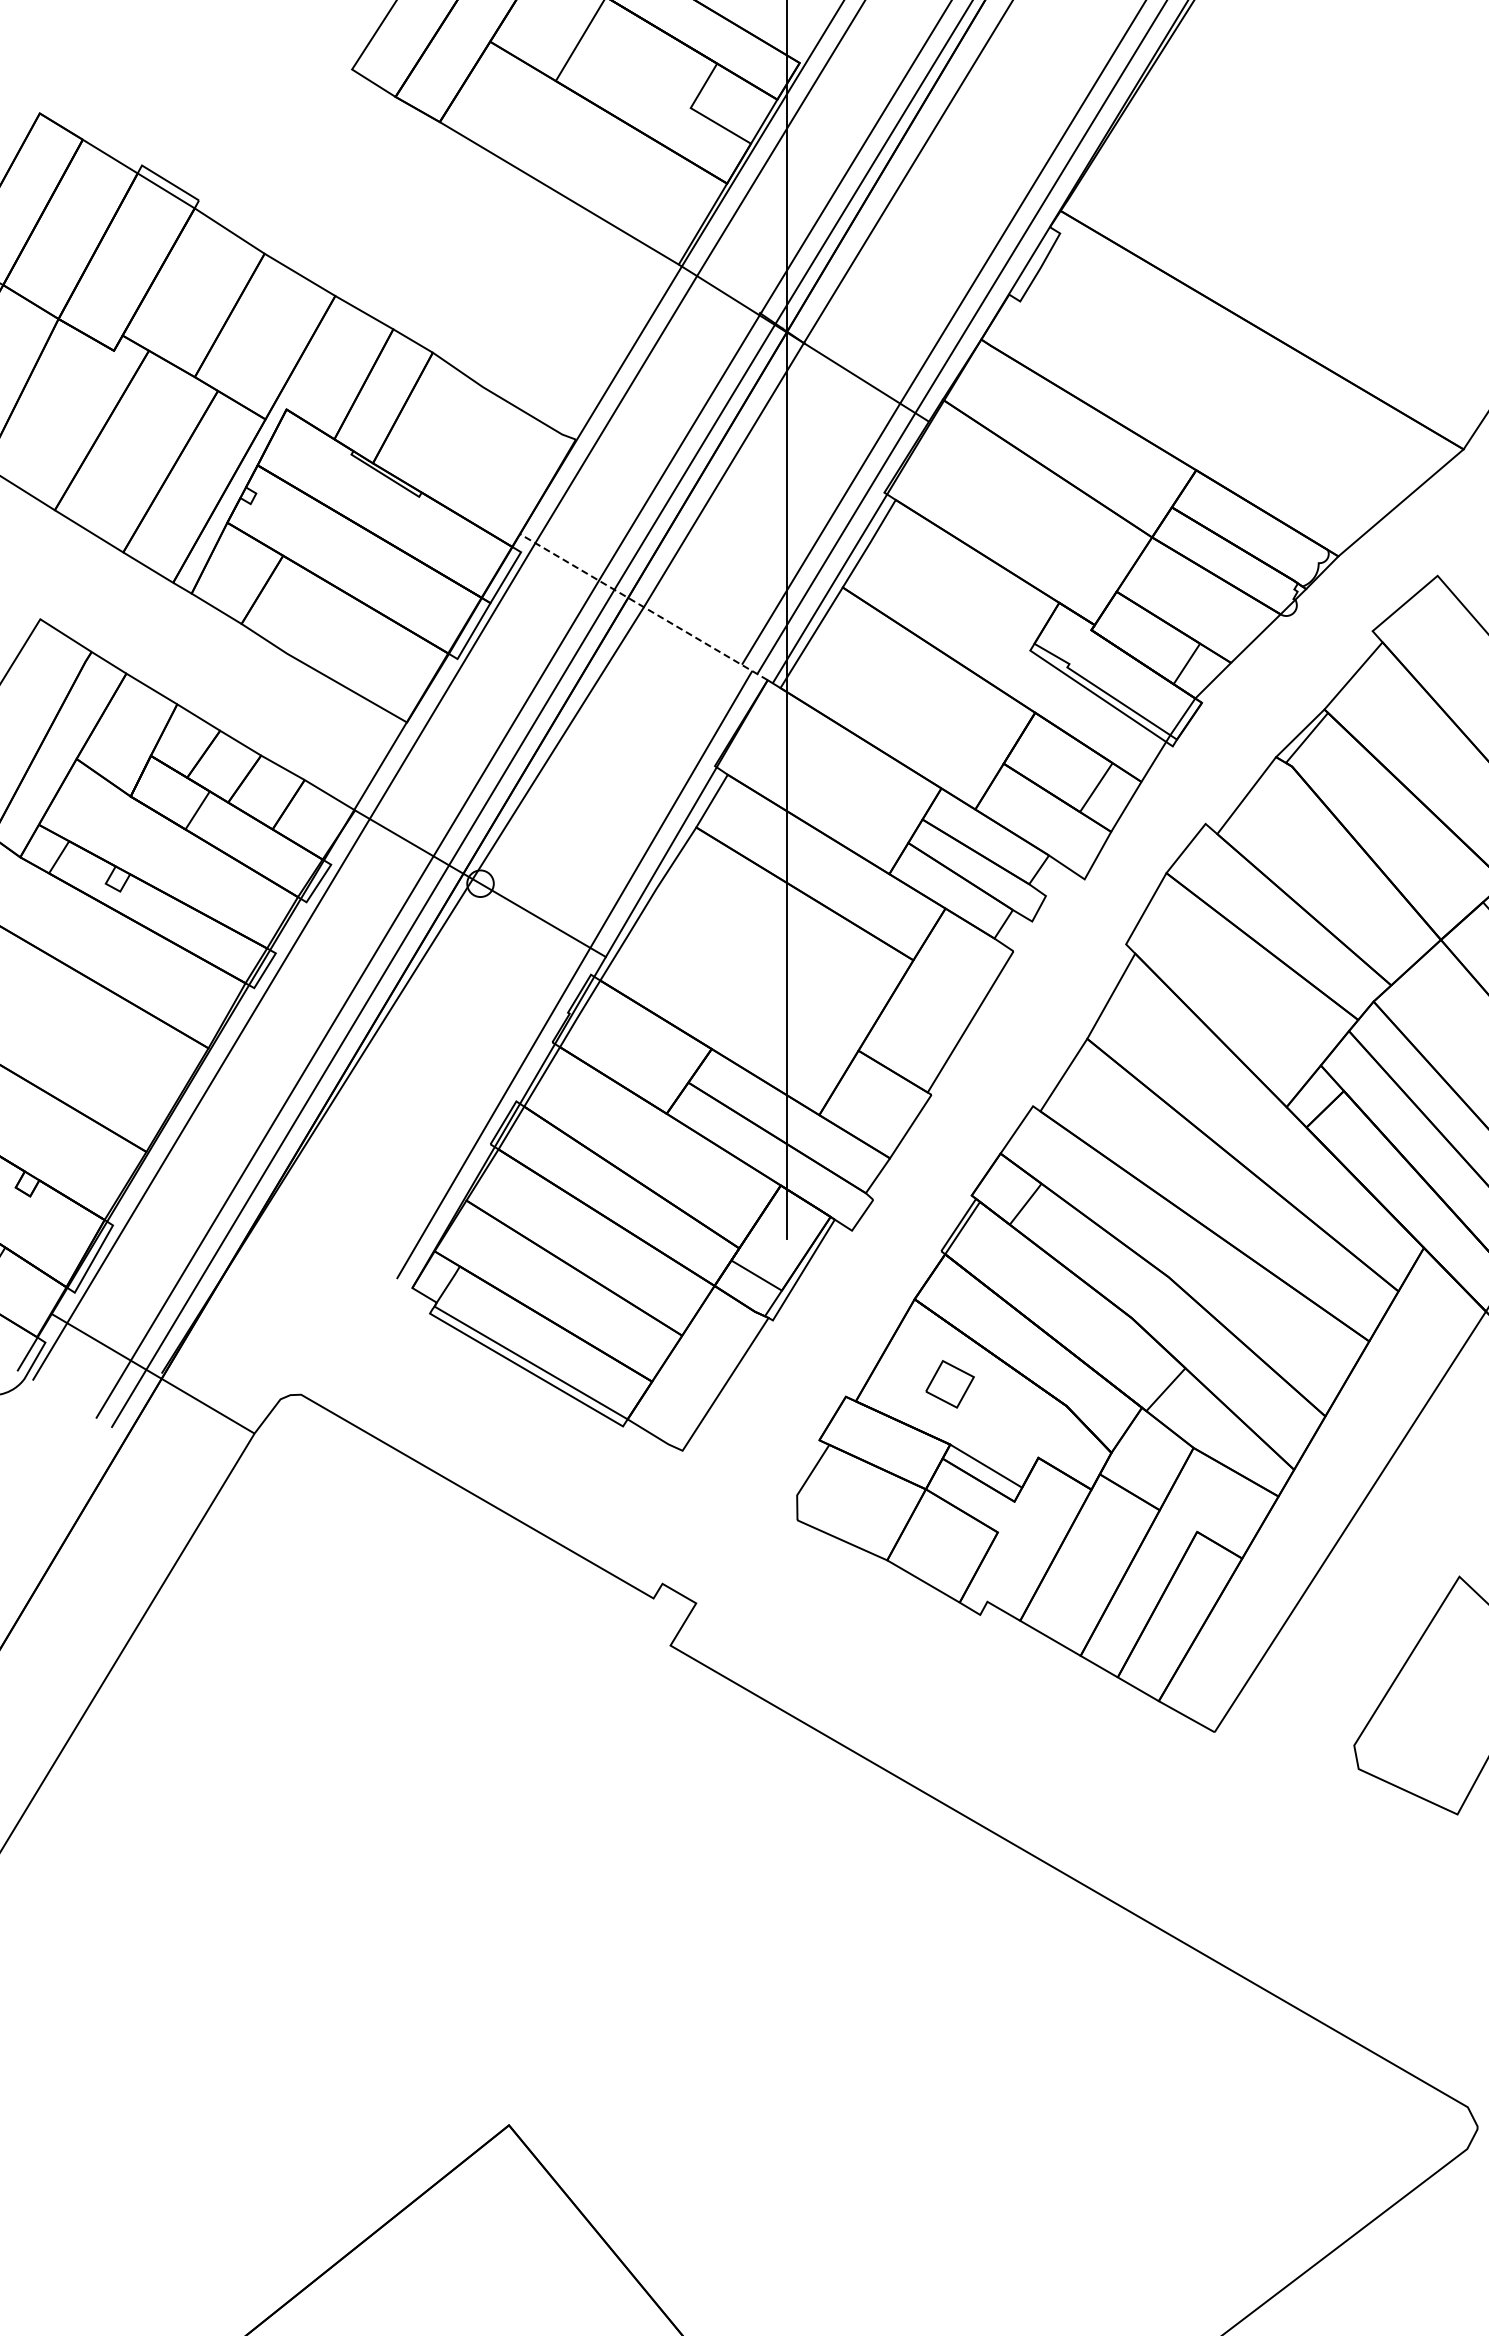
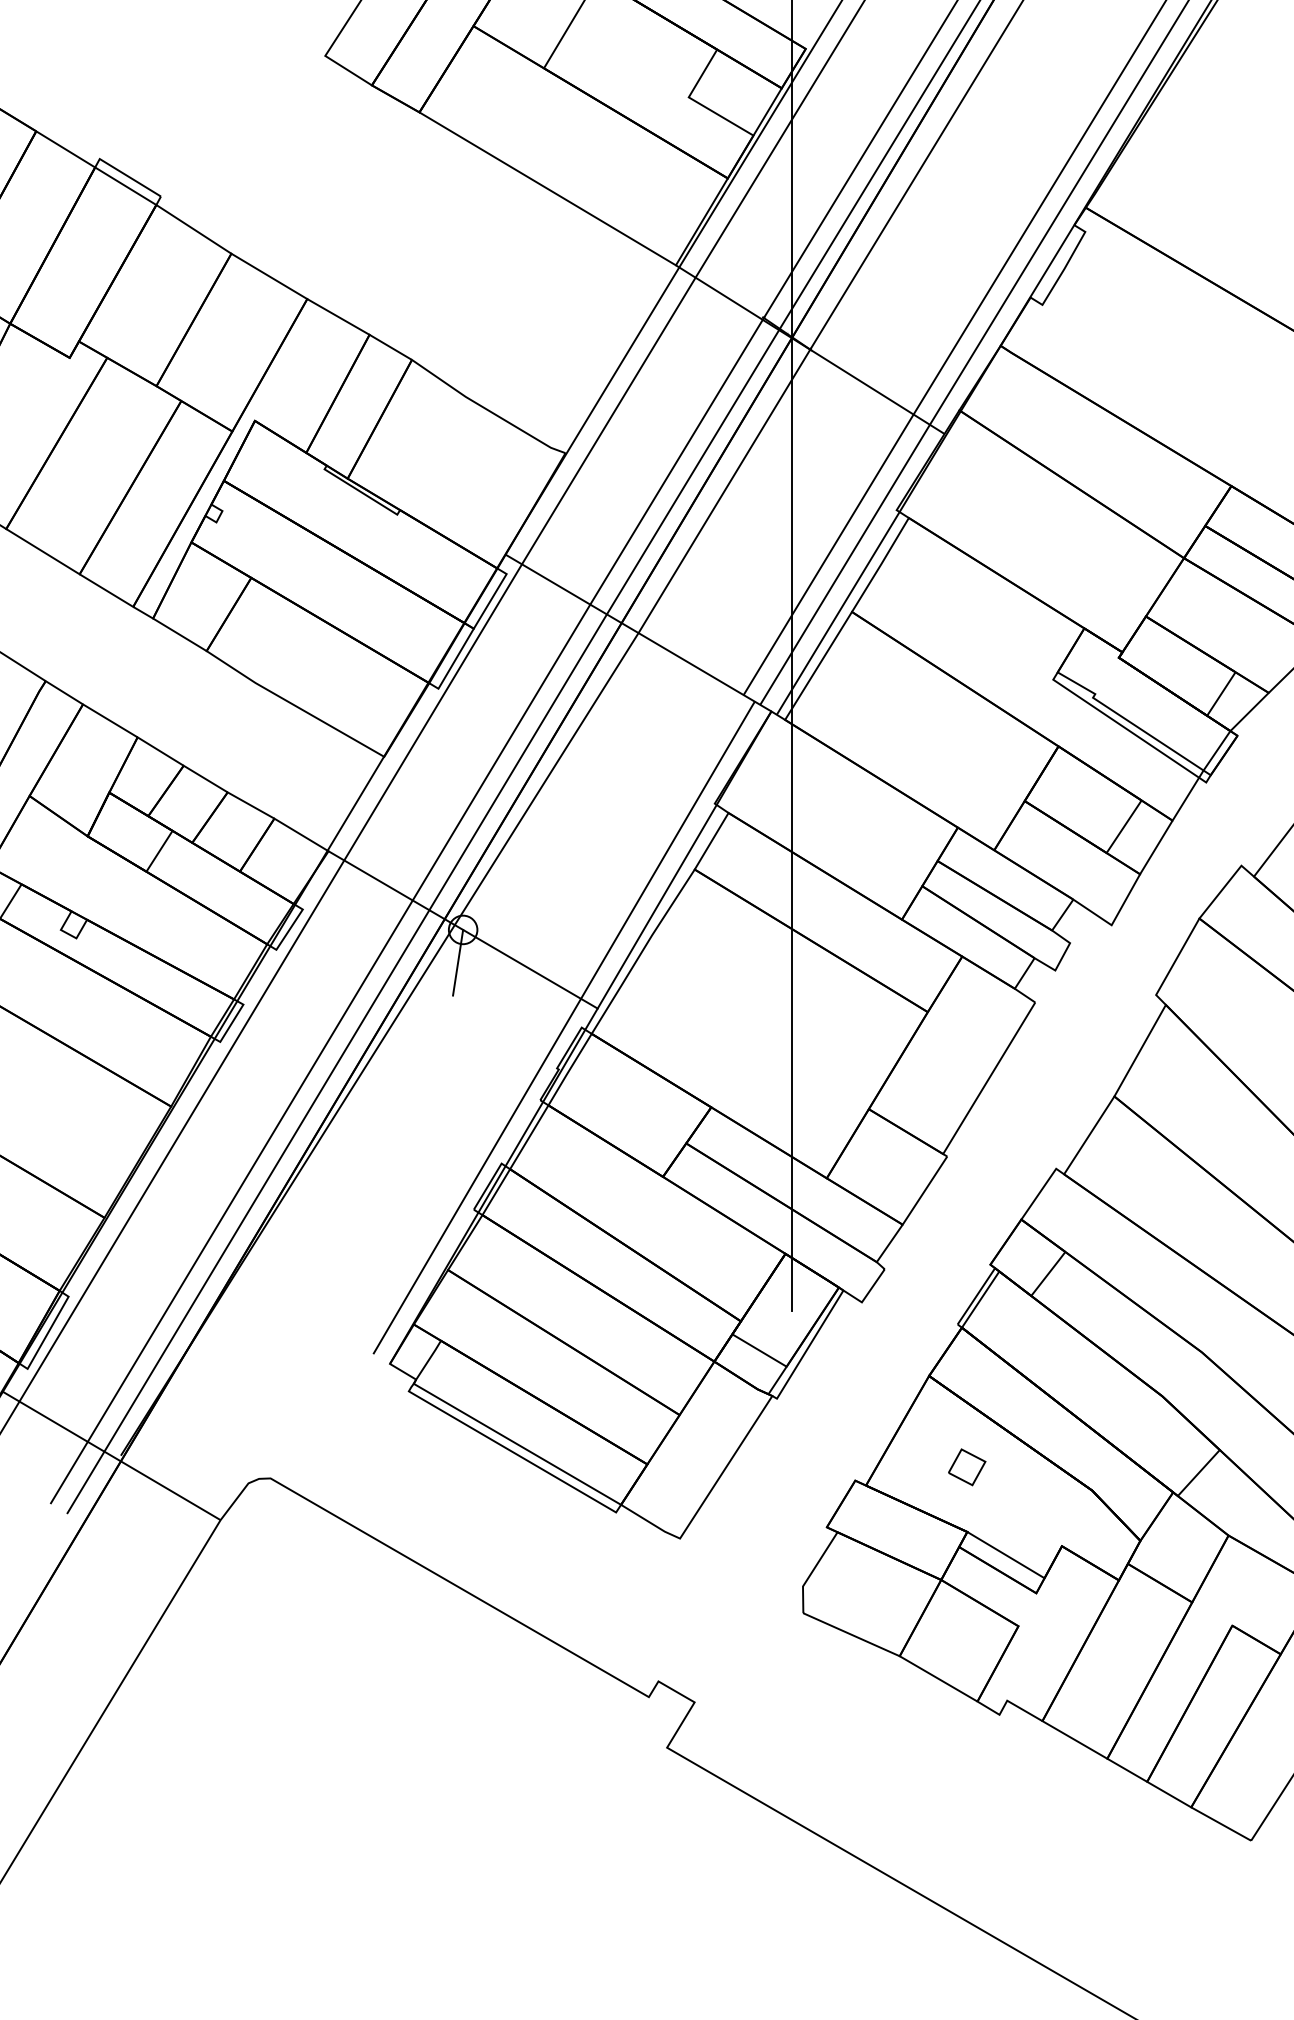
line: (643, 607) -> (638, 633), dashed -> solid
line: (475, 913) -> (457, 961), added
part: (949, 1384) -> (966, 1467), size x0.71

